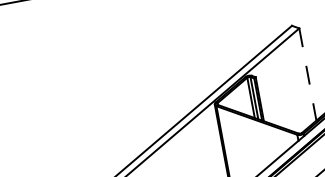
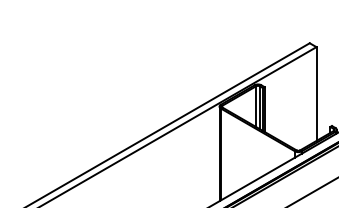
line: (307, 74) -> (316, 94), dashed -> solid

